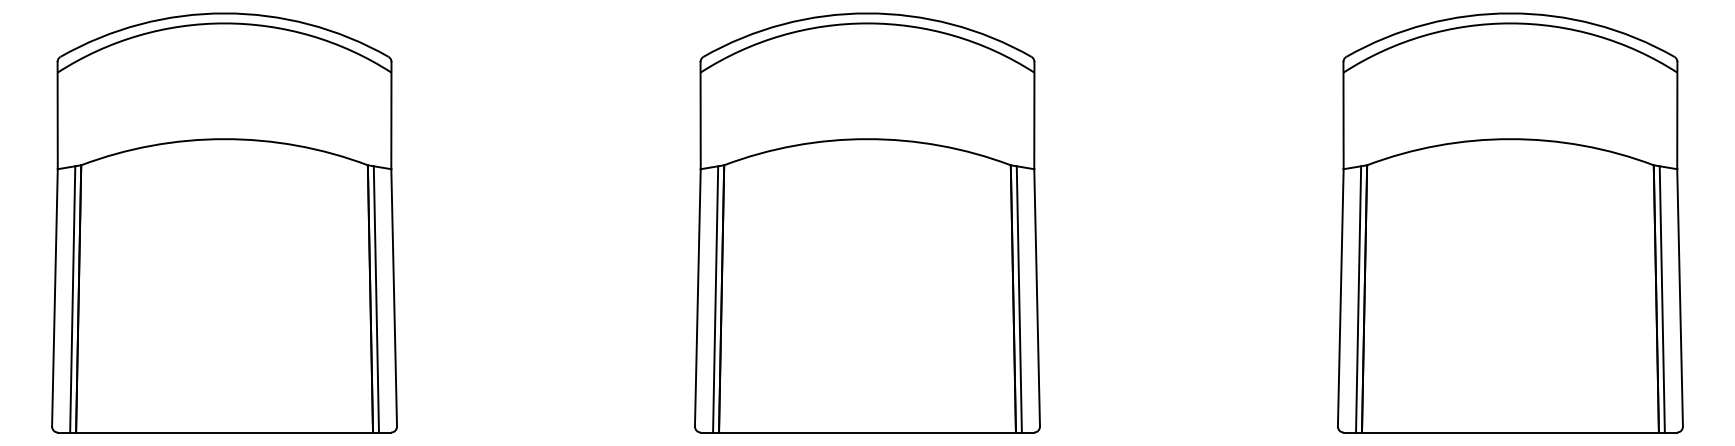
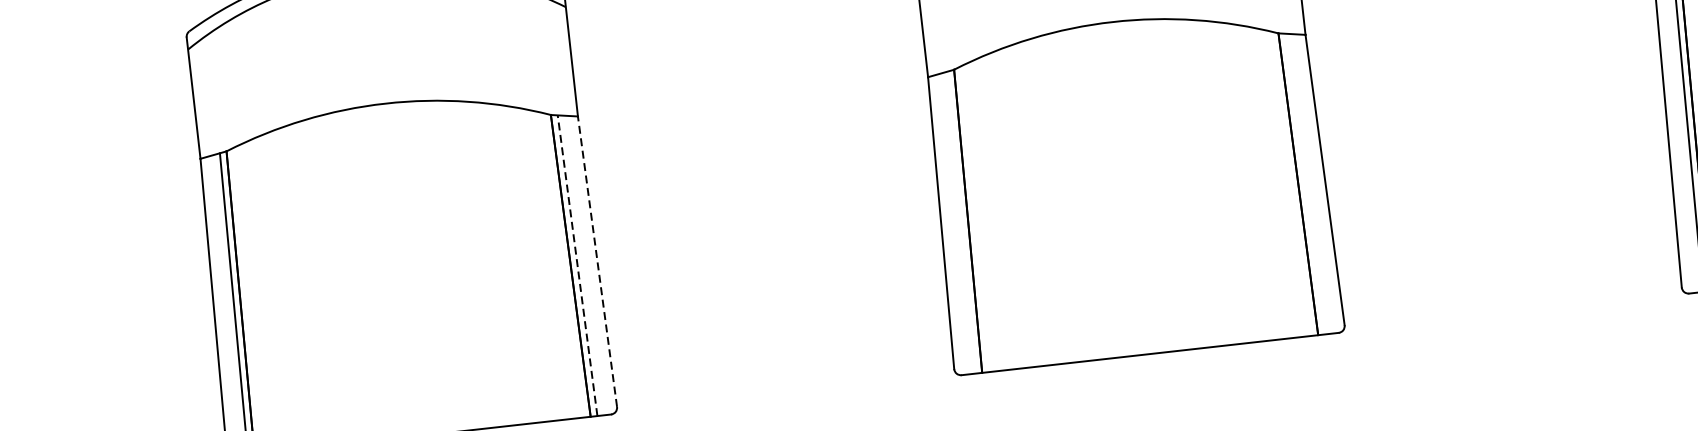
line: (394, 297) -> (597, 261), solid -> dashed
line: (376, 298) -> (577, 264), solid -> dashed
line: (715, 299) -> (961, 222), removed
line: (1018, 299) -> (1304, 184), removed

